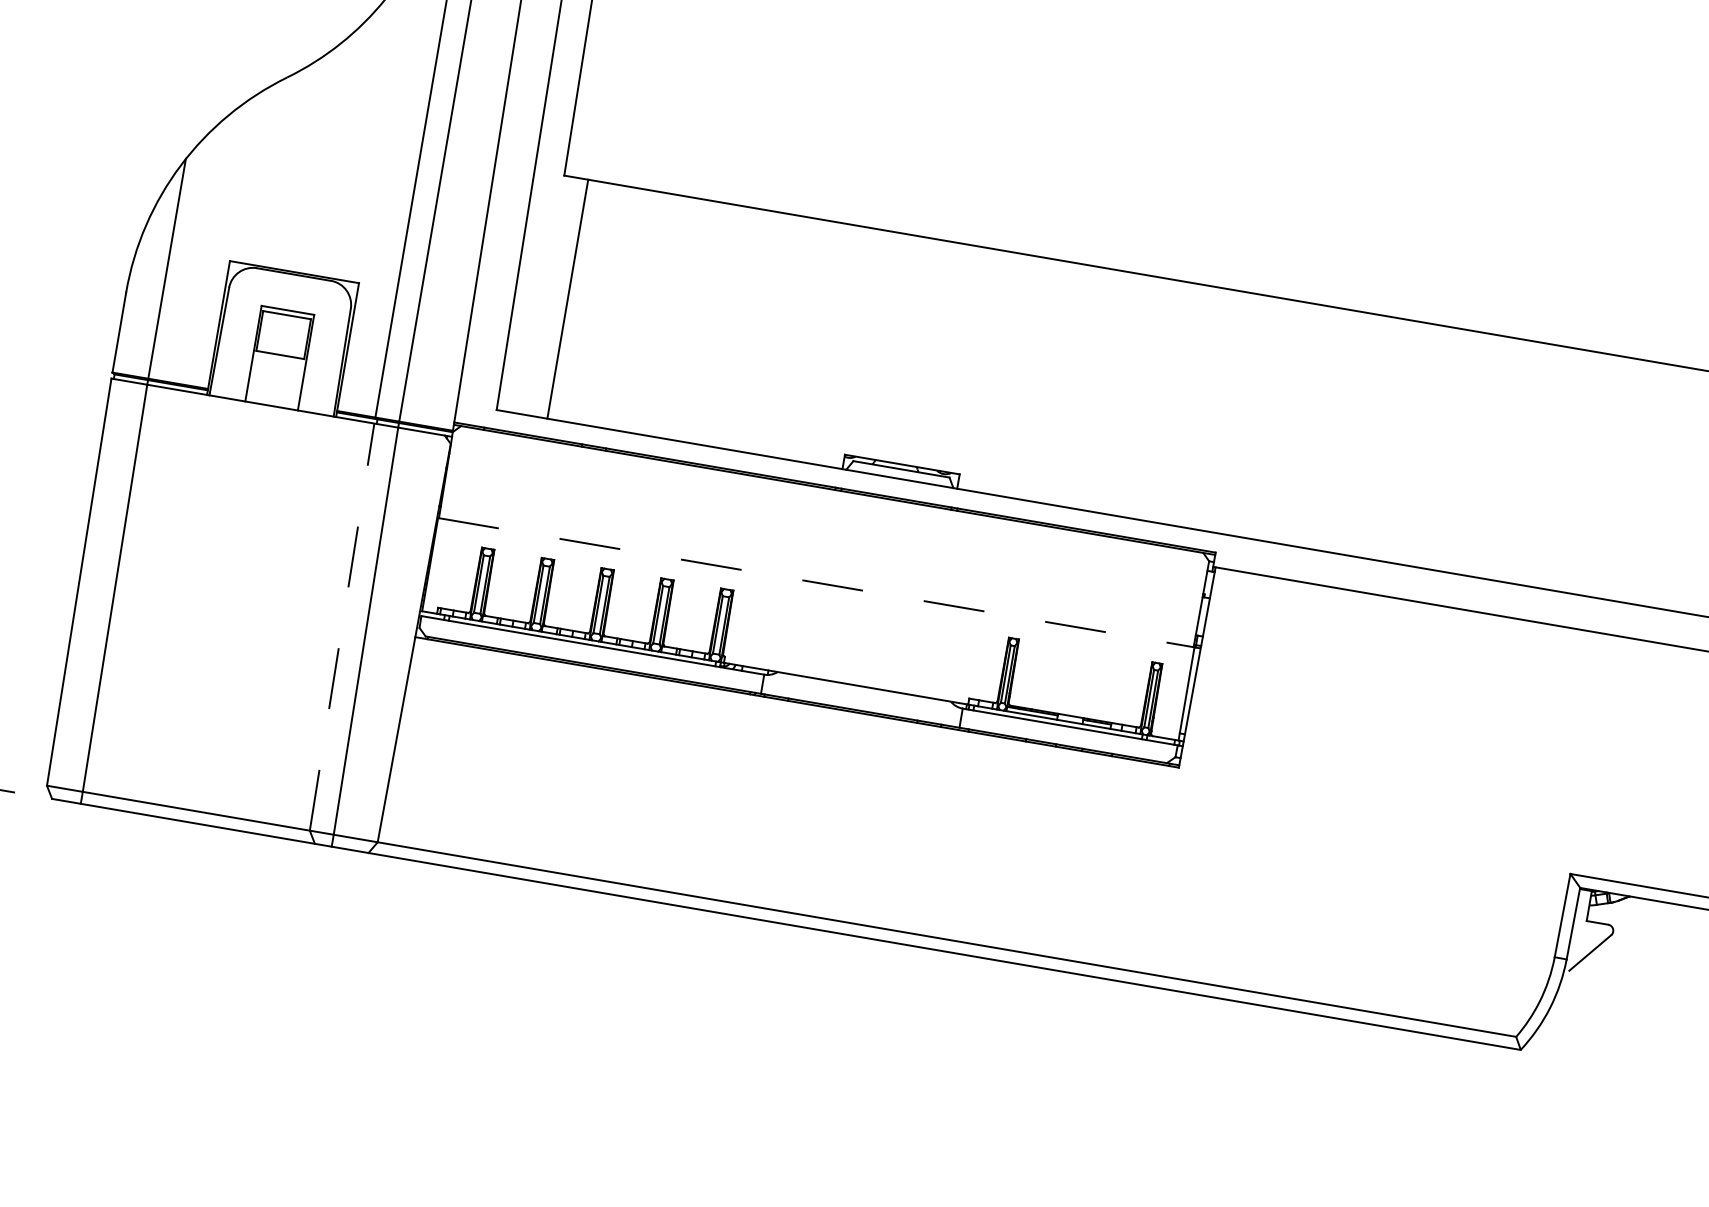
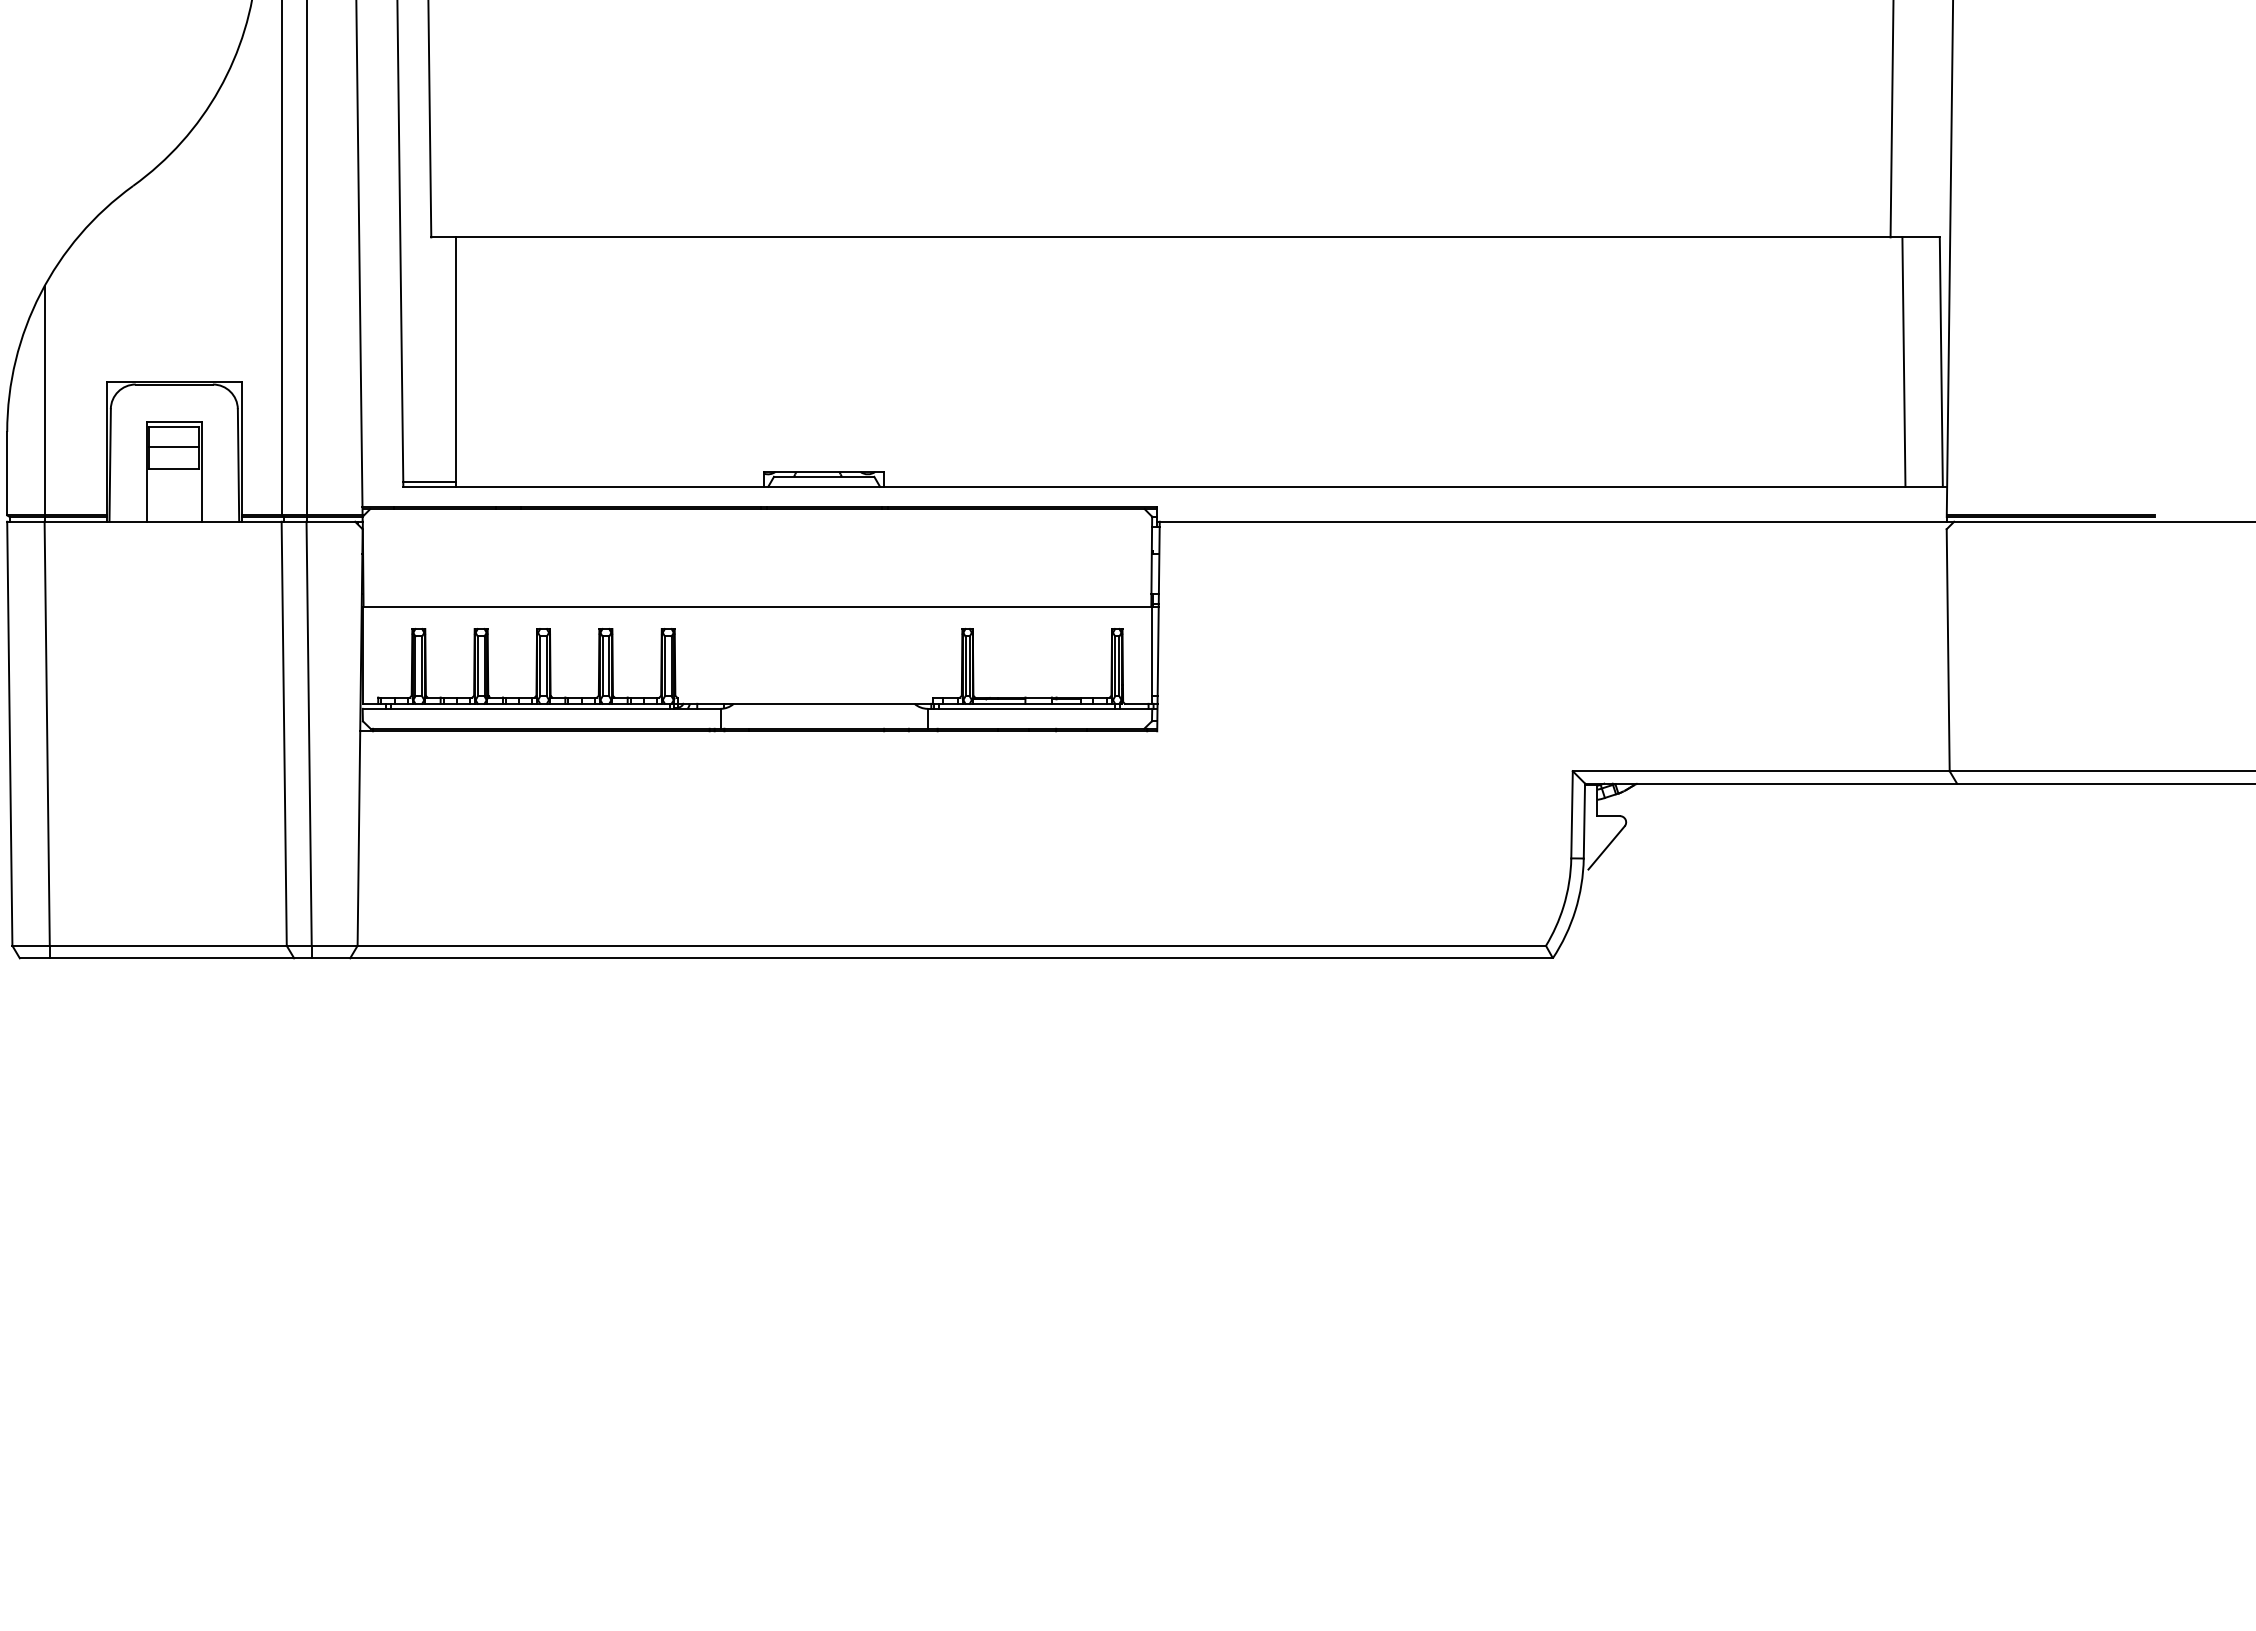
line: (284, 333) -> (174, 446), added
line: (522, 409) -> (429, 481), added
line: (820, 583) -> (761, 606), dashed -> solid
line: (342, 626) -> (284, 733), dashed -> solid

